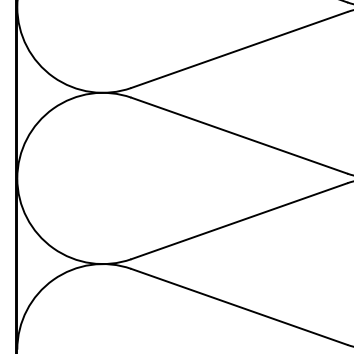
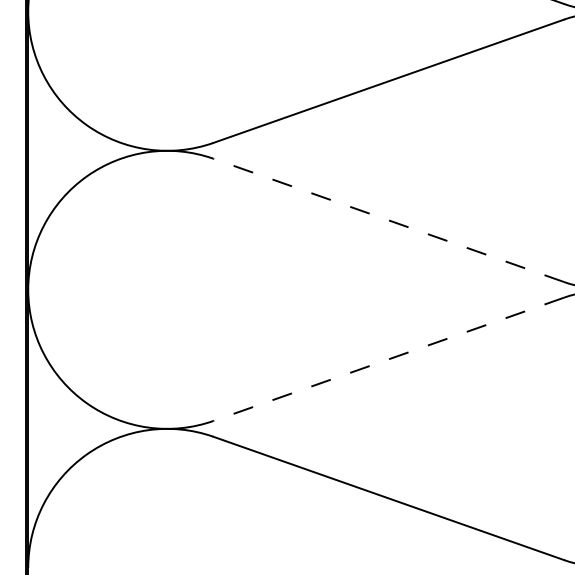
line: (238, 135) -> (387, 220), solid -> dashed
line: (238, 221) -> (387, 359), solid -> dashed

